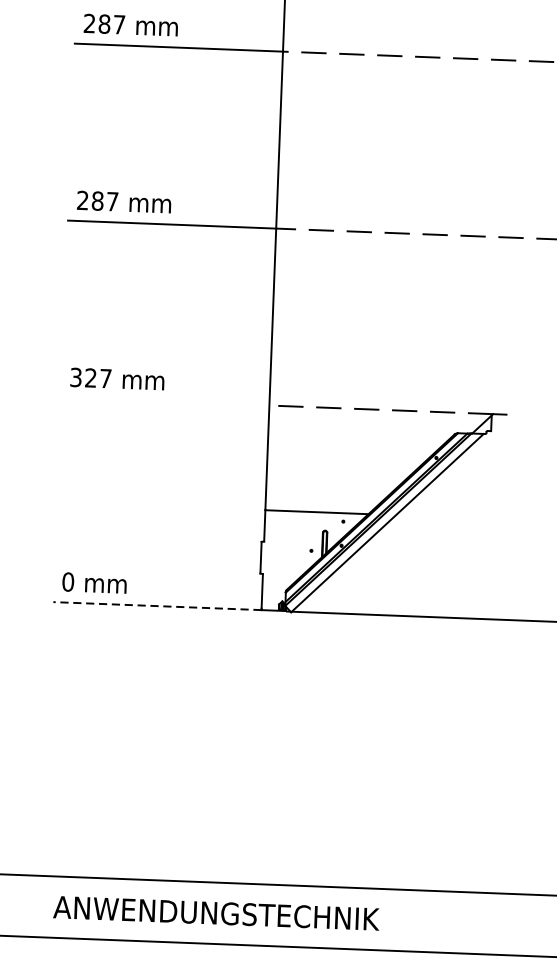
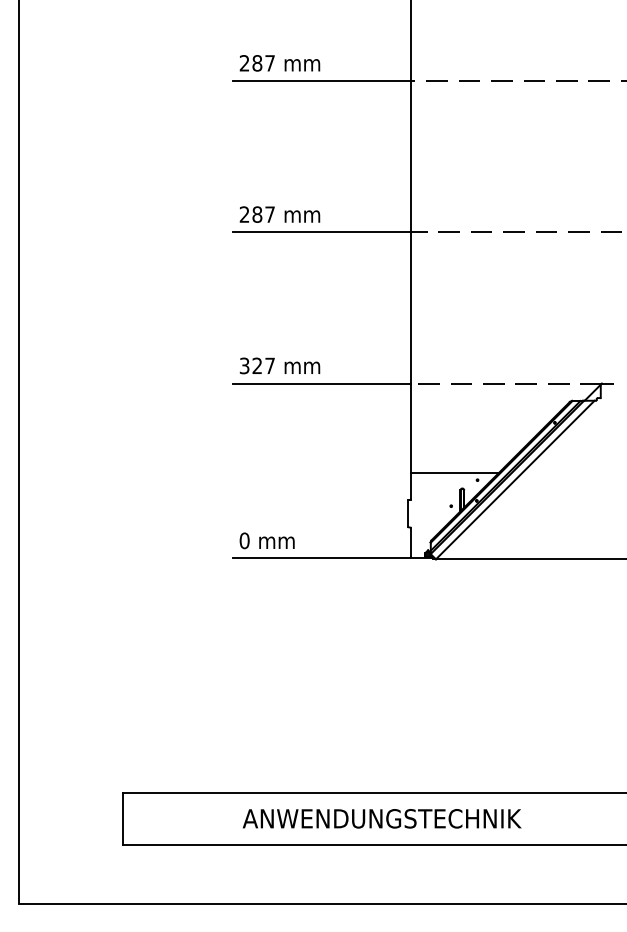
line: (165, 401) -> (321, 383), added
line: (157, 606) -> (321, 558), dashed -> solid

